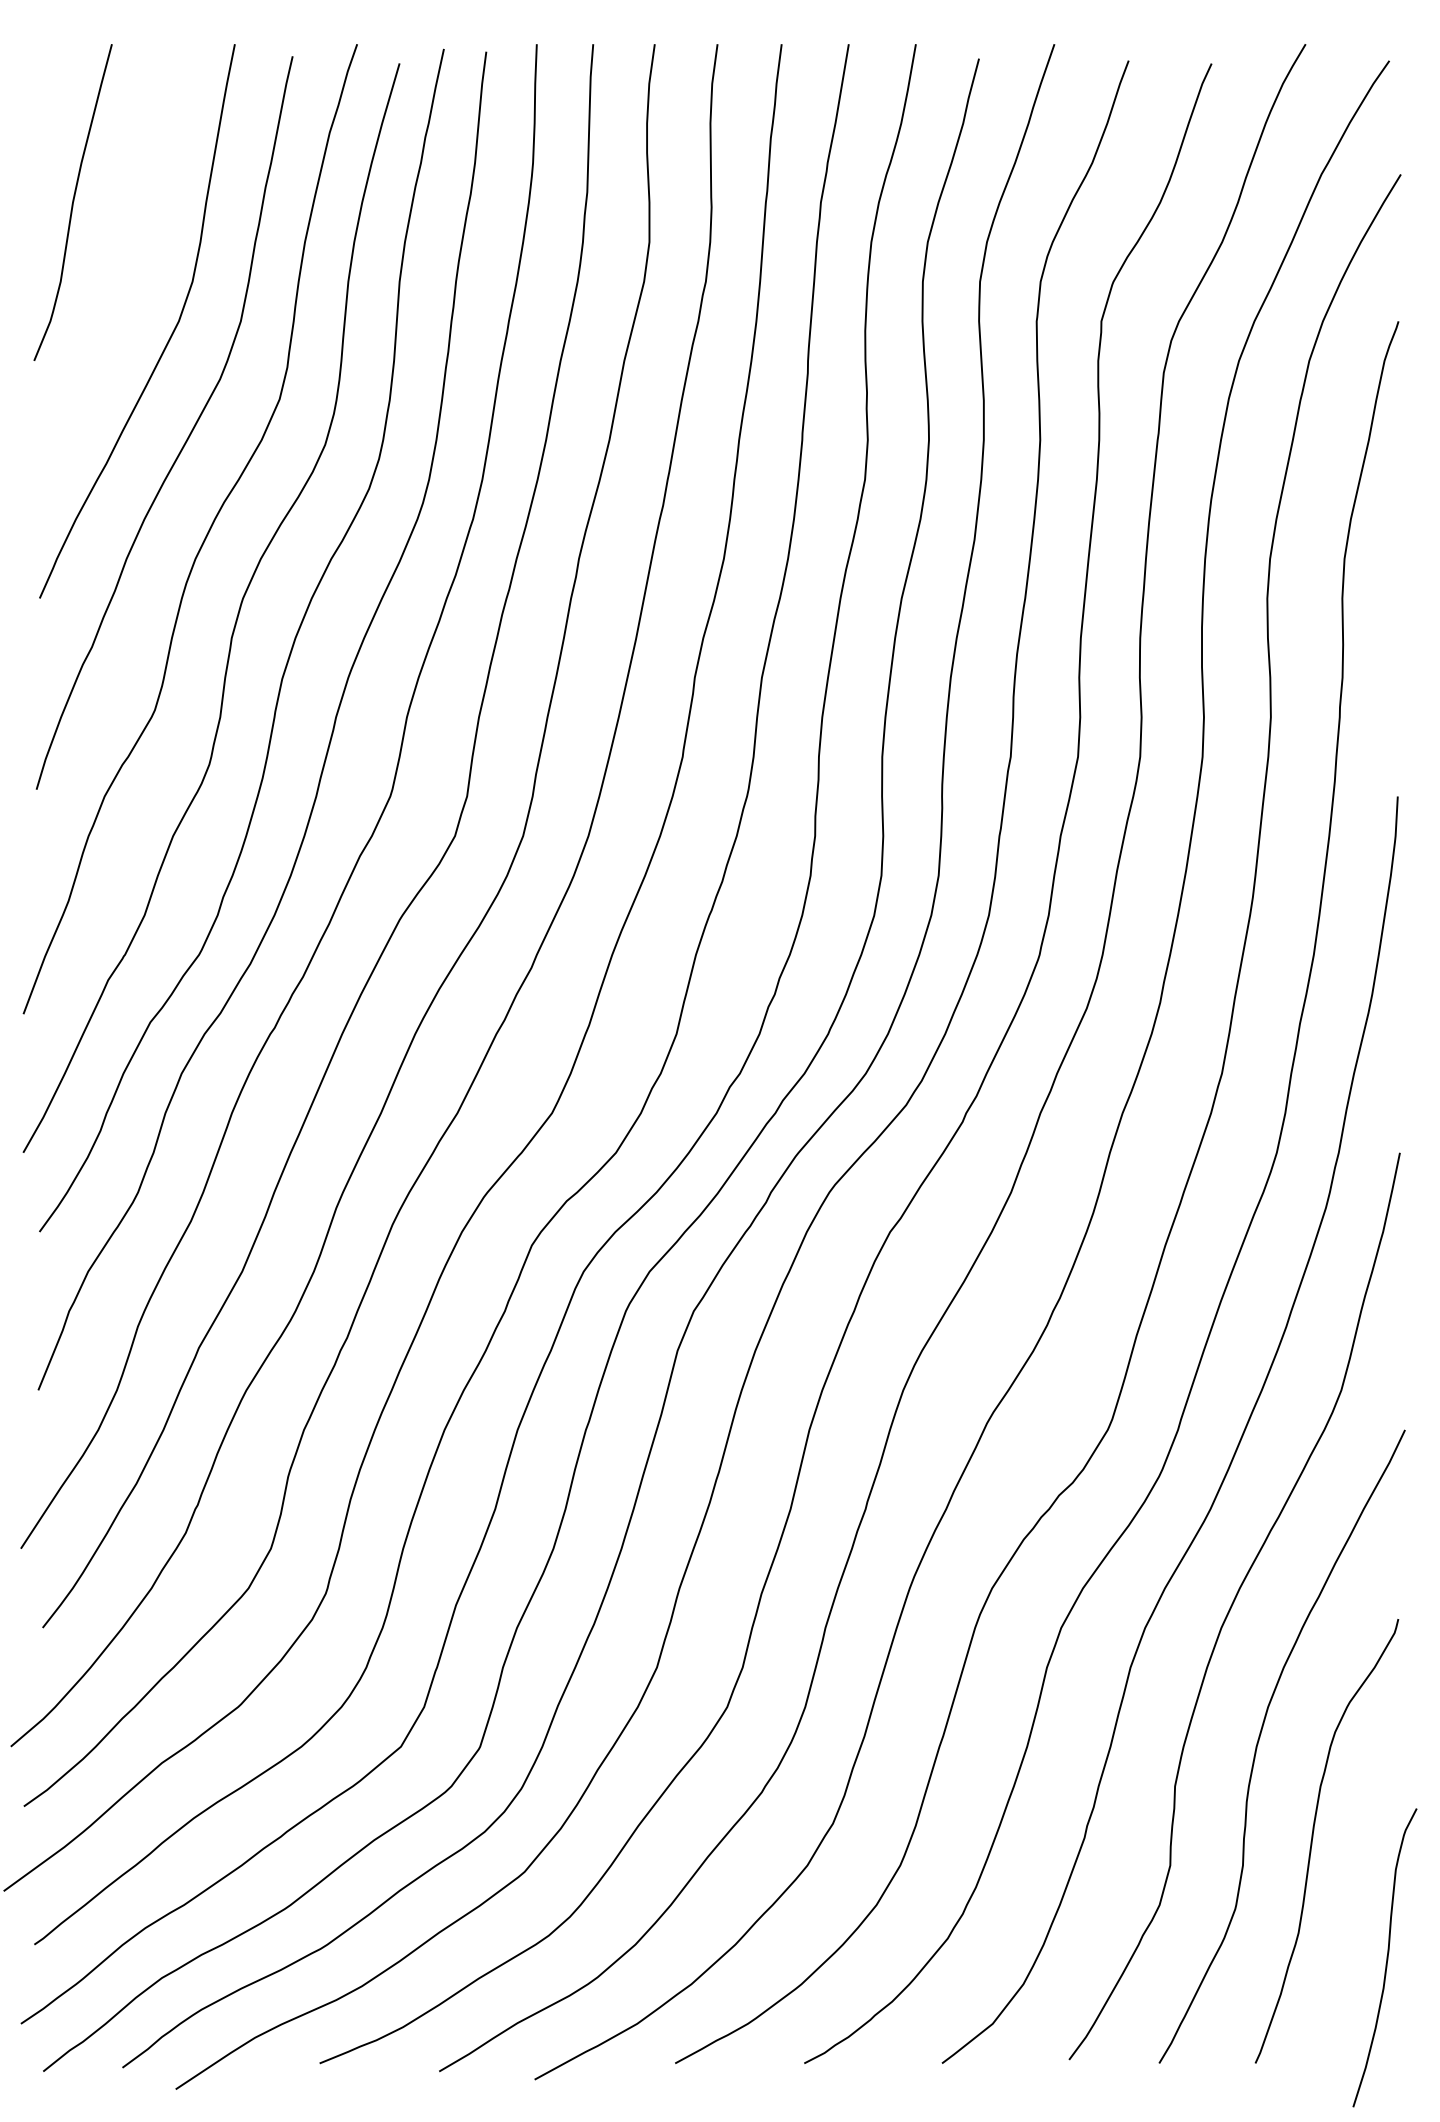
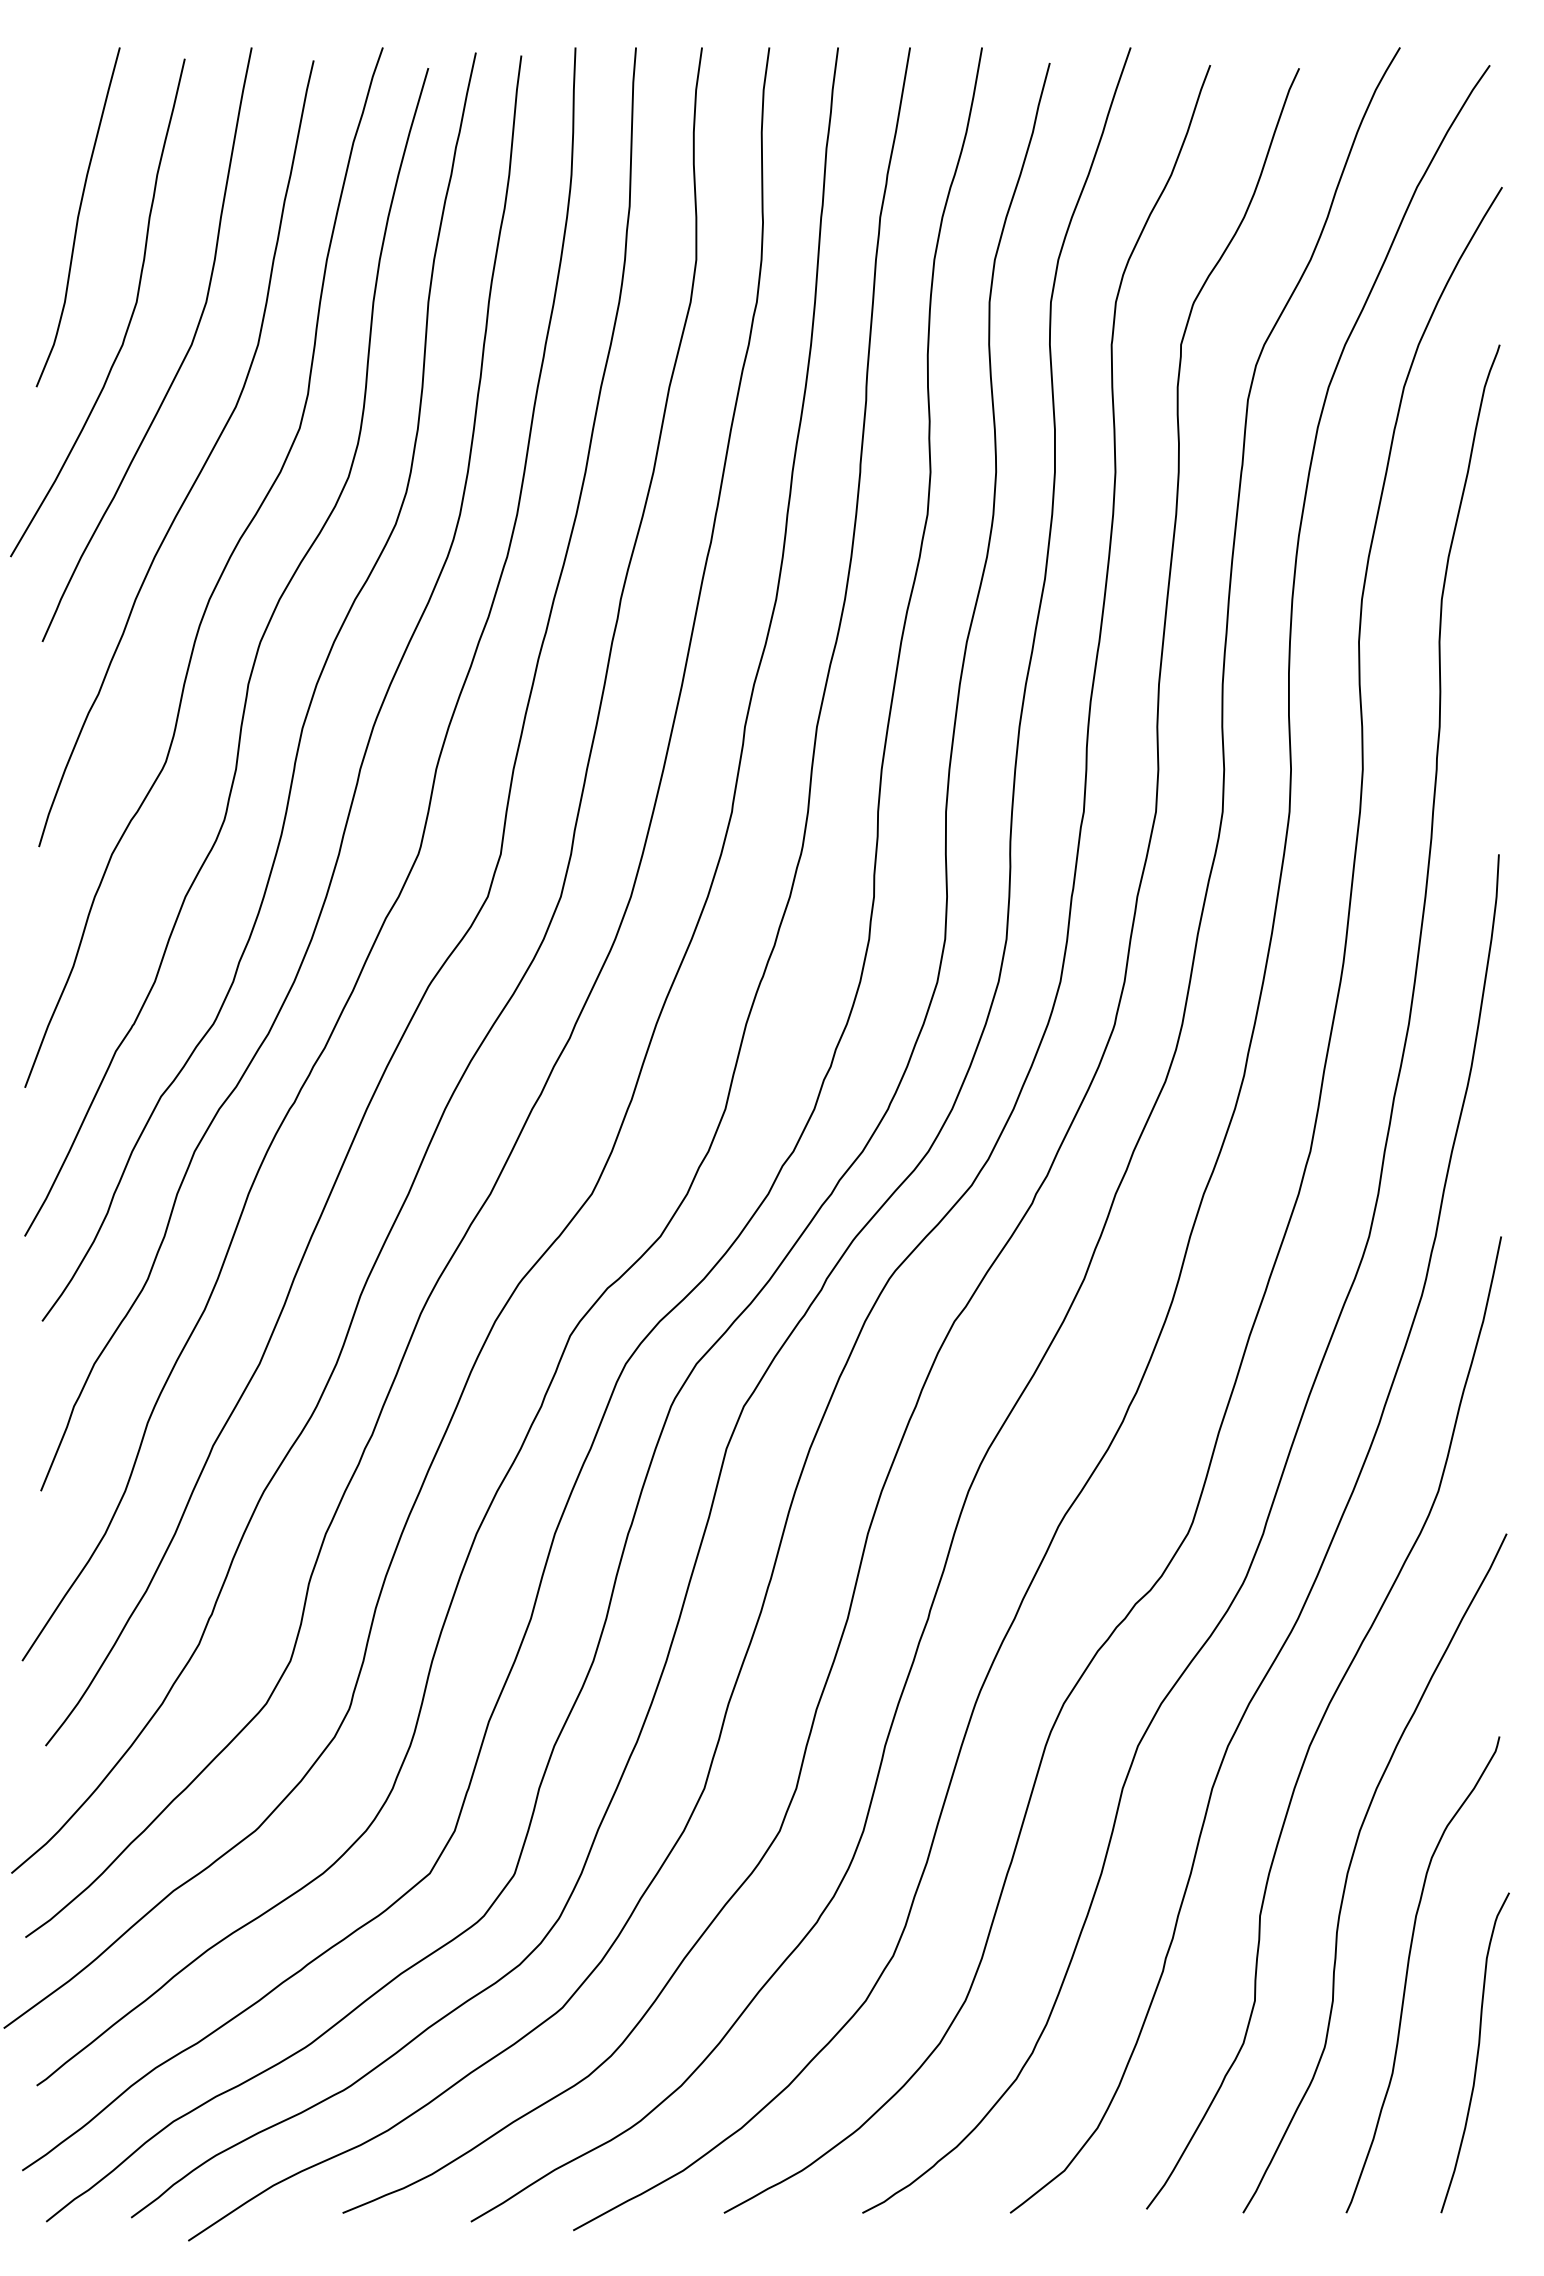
curve: (120, 297) -> (129, 319), added
curve: (1386, 1959) -> (1476, 2054), moved

